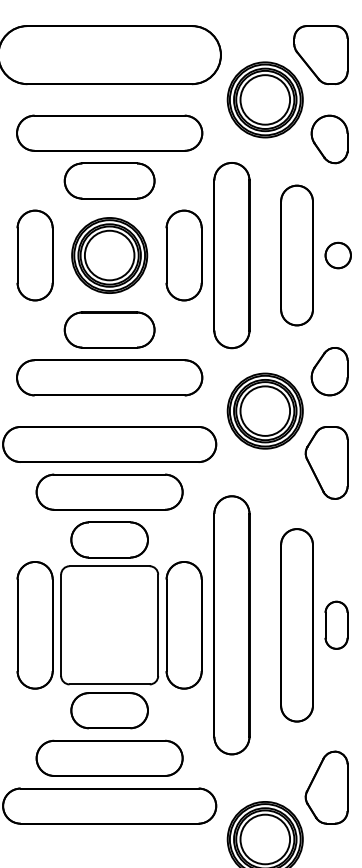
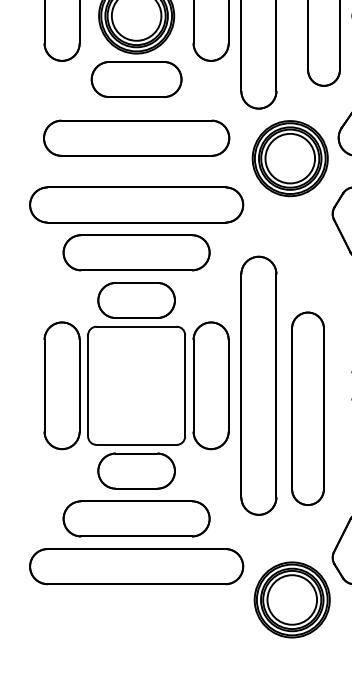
part: (109, 329) -> (136, 78), moved
part: (264, 410) -> (289, 157), moved
part: (296, 625) -> (307, 408), moved

